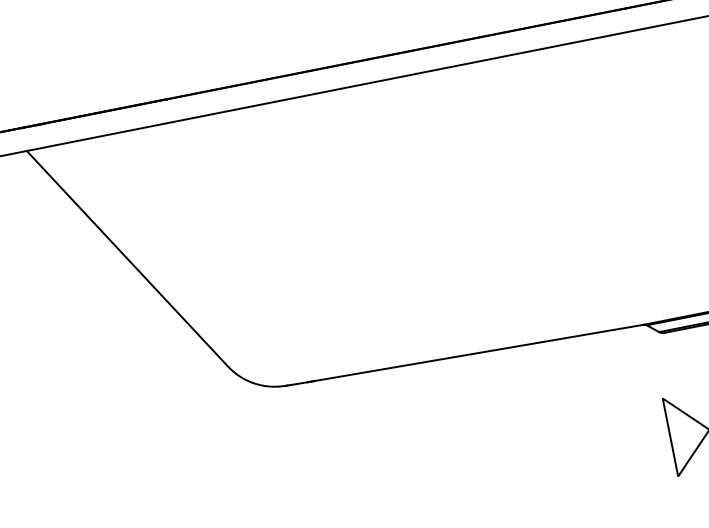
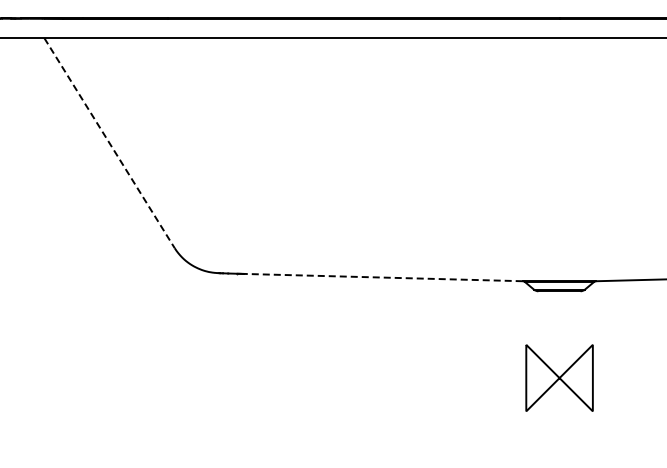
line: (127, 259) -> (109, 143), solid -> dashed
line: (478, 352) -> (382, 277), solid -> dashed

